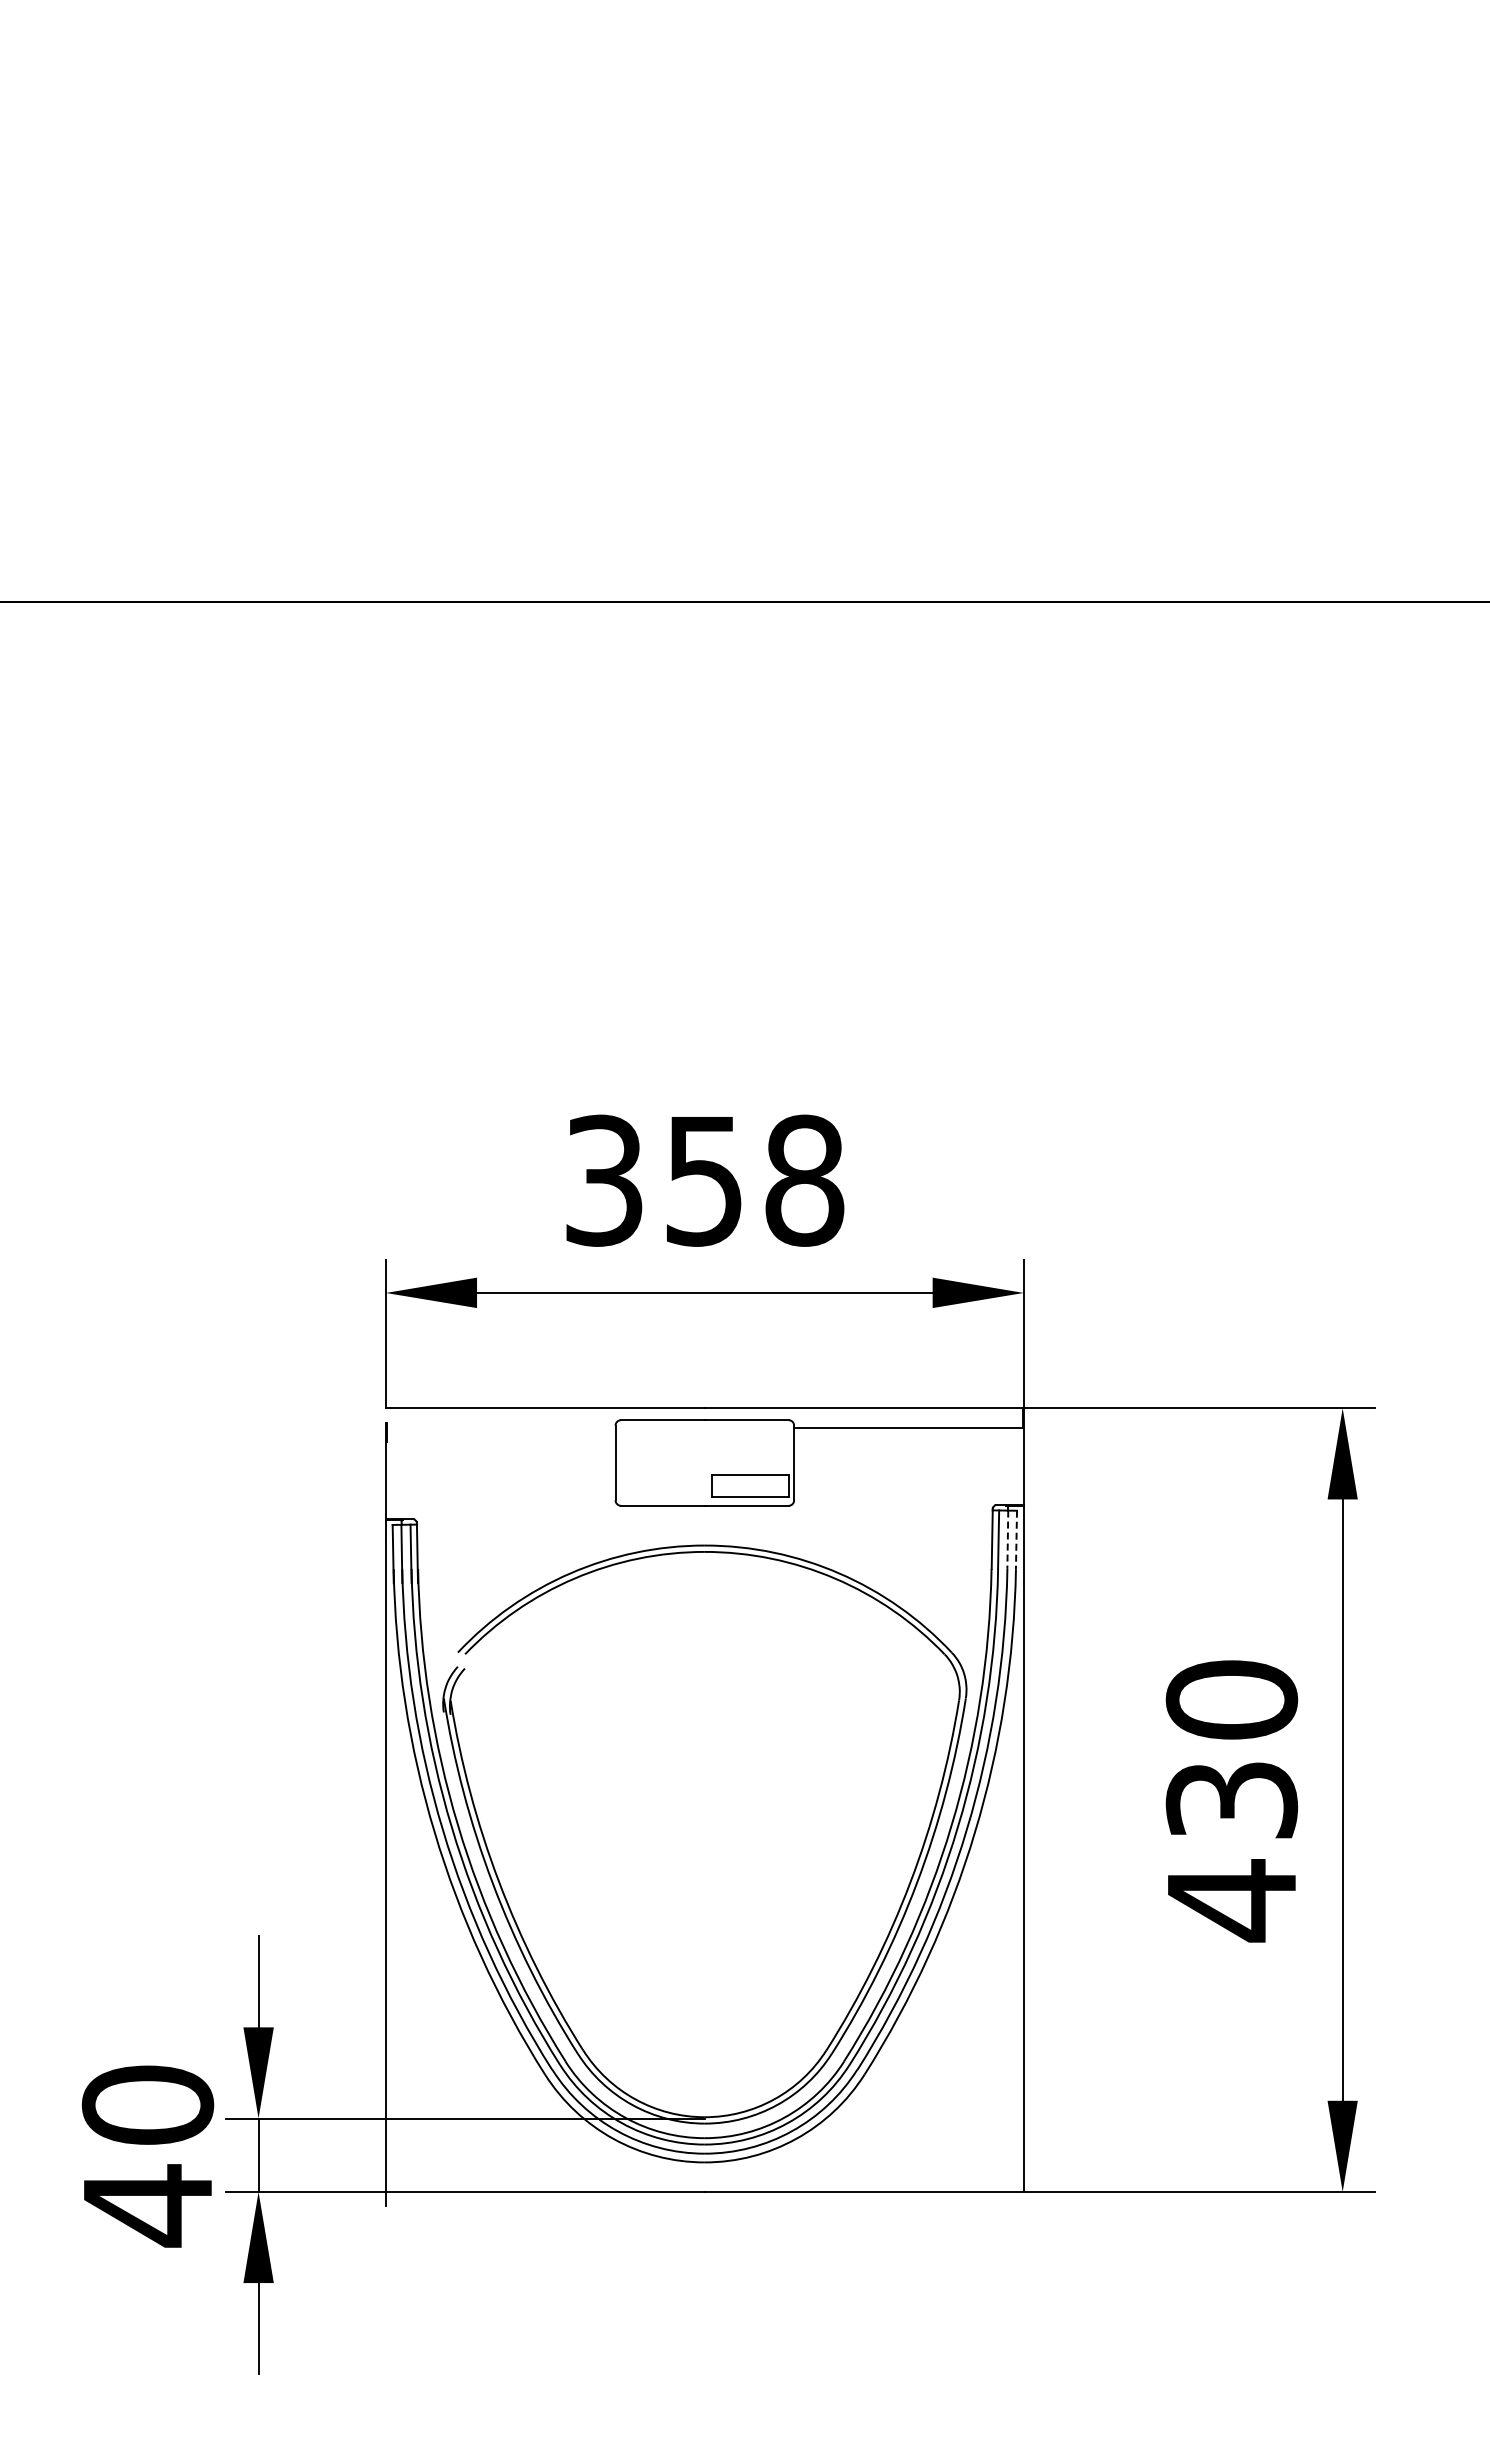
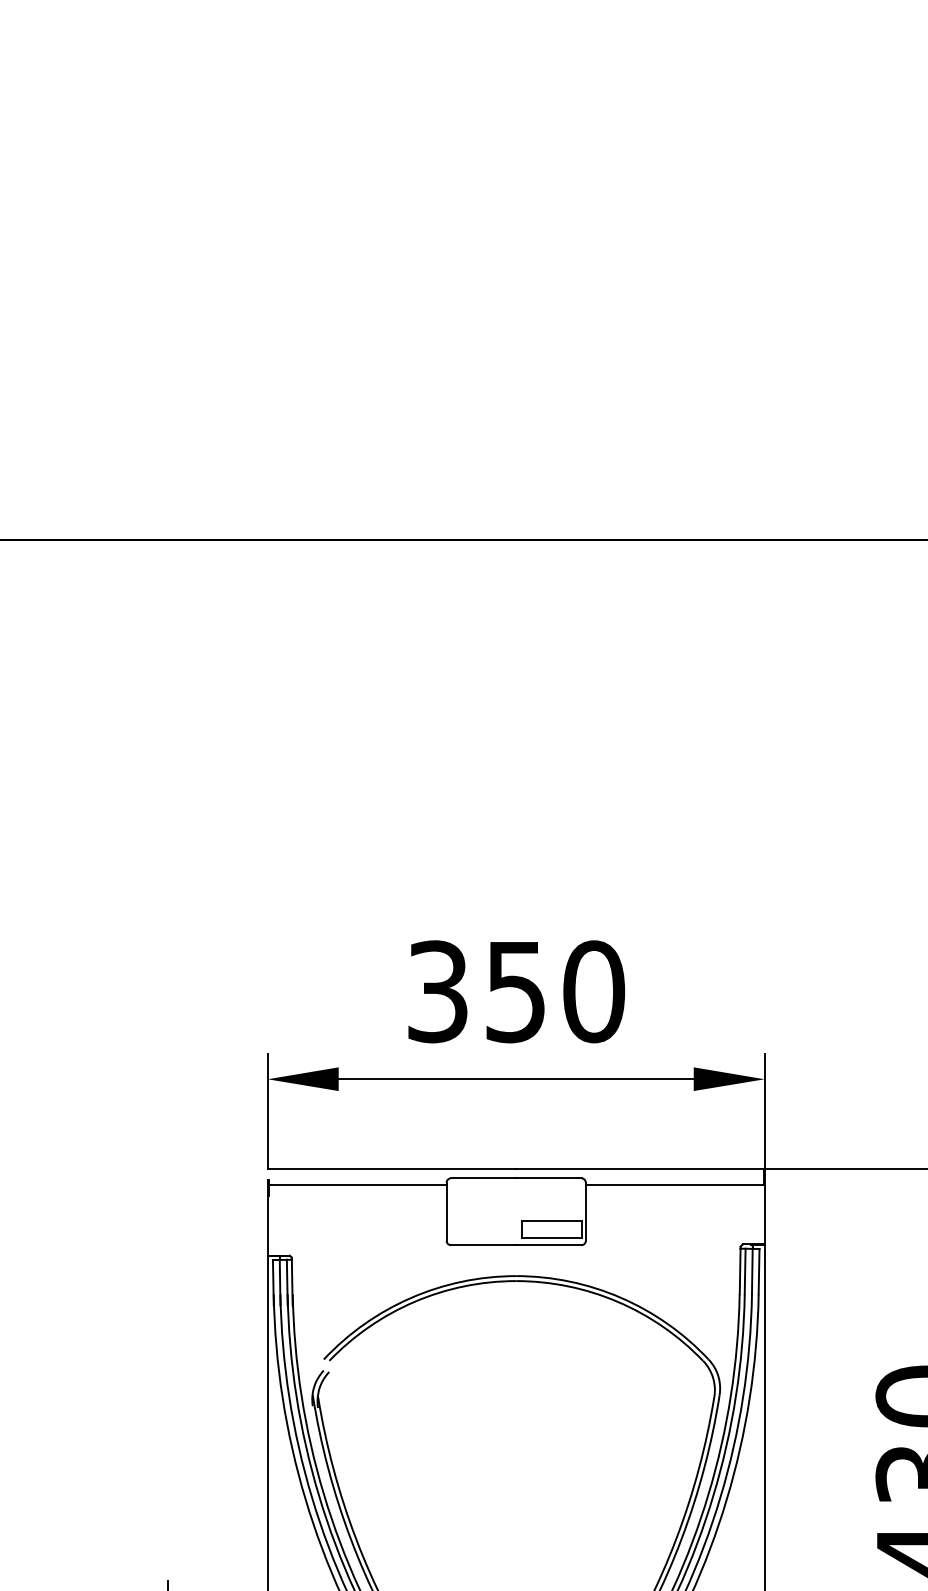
text: (804, 1180) -> (593, 991), 358 -> 350
line: (501, 1428) -> (357, 1184), added
line: (1007, 1540) -> (752, 1272), dashed -> solid
line: (1016, 1540) -> (759, 1272), dashed -> solid

